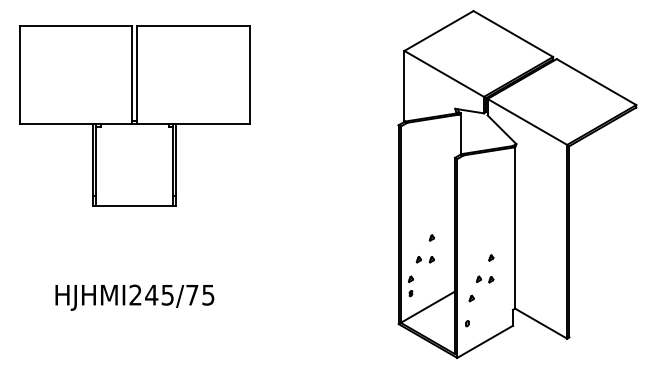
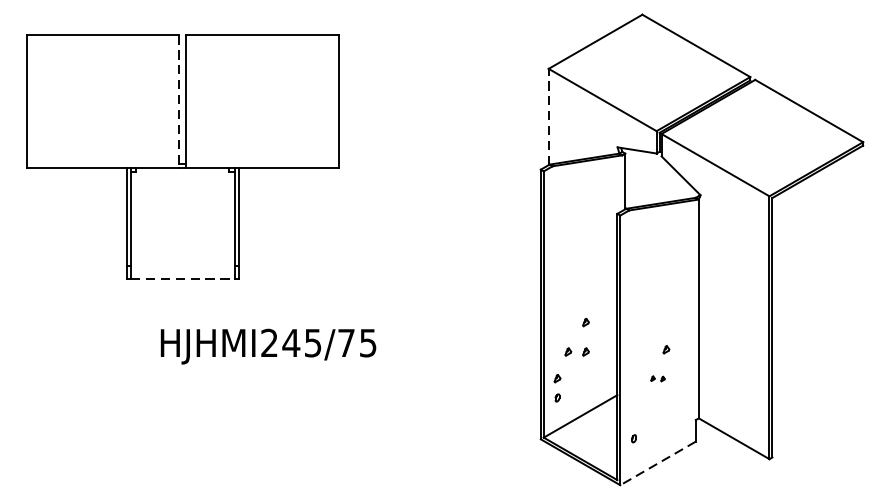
line: (132, 74) -> (179, 100), solid -> dashed
line: (404, 86) -> (548, 117), solid -> dashed
line: (135, 205) -> (183, 278), solid -> dashed
part: (484, 279) -> (657, 378), size x0.6
text: (134, 297) -> (268, 346), moved
part: (471, 298) -> (639, 404), removed
line: (484, 342) -> (657, 464), solid -> dashed

